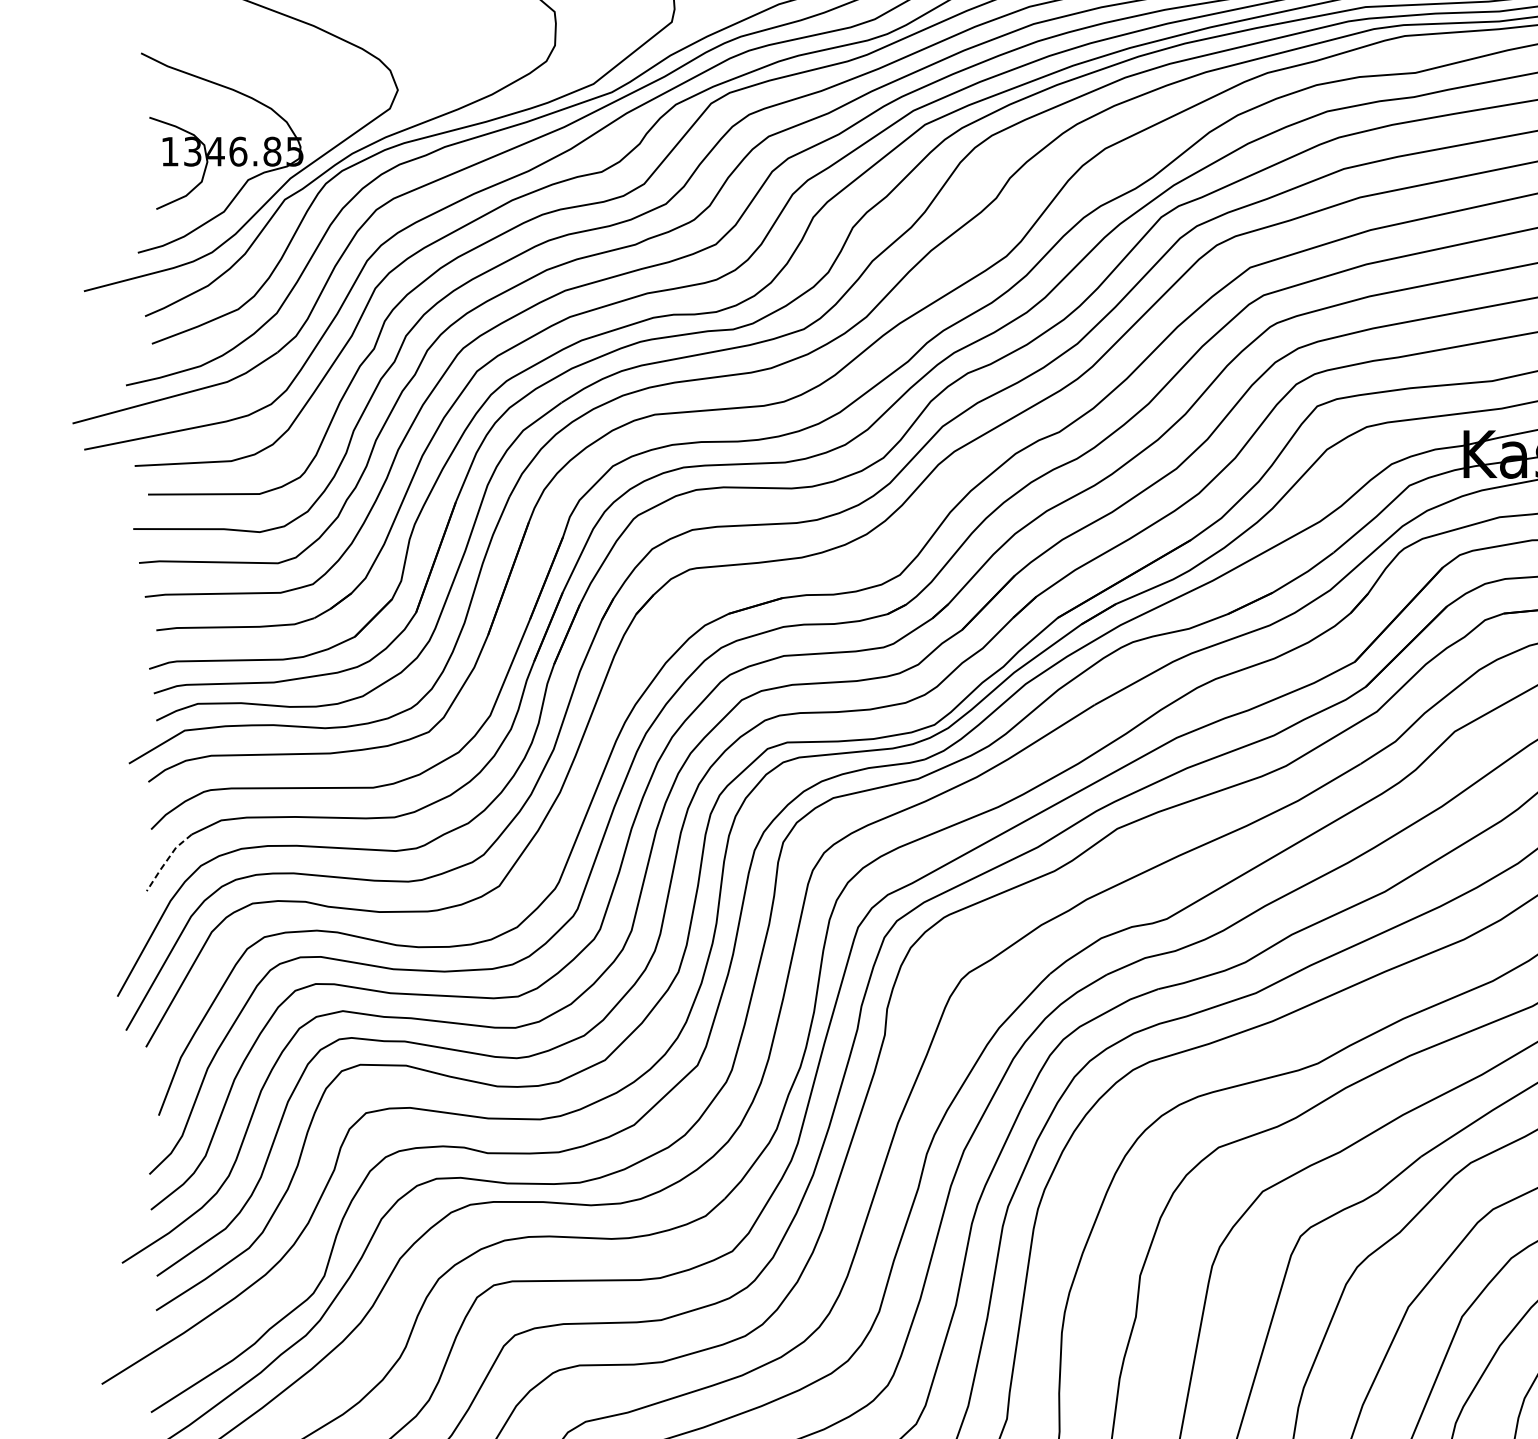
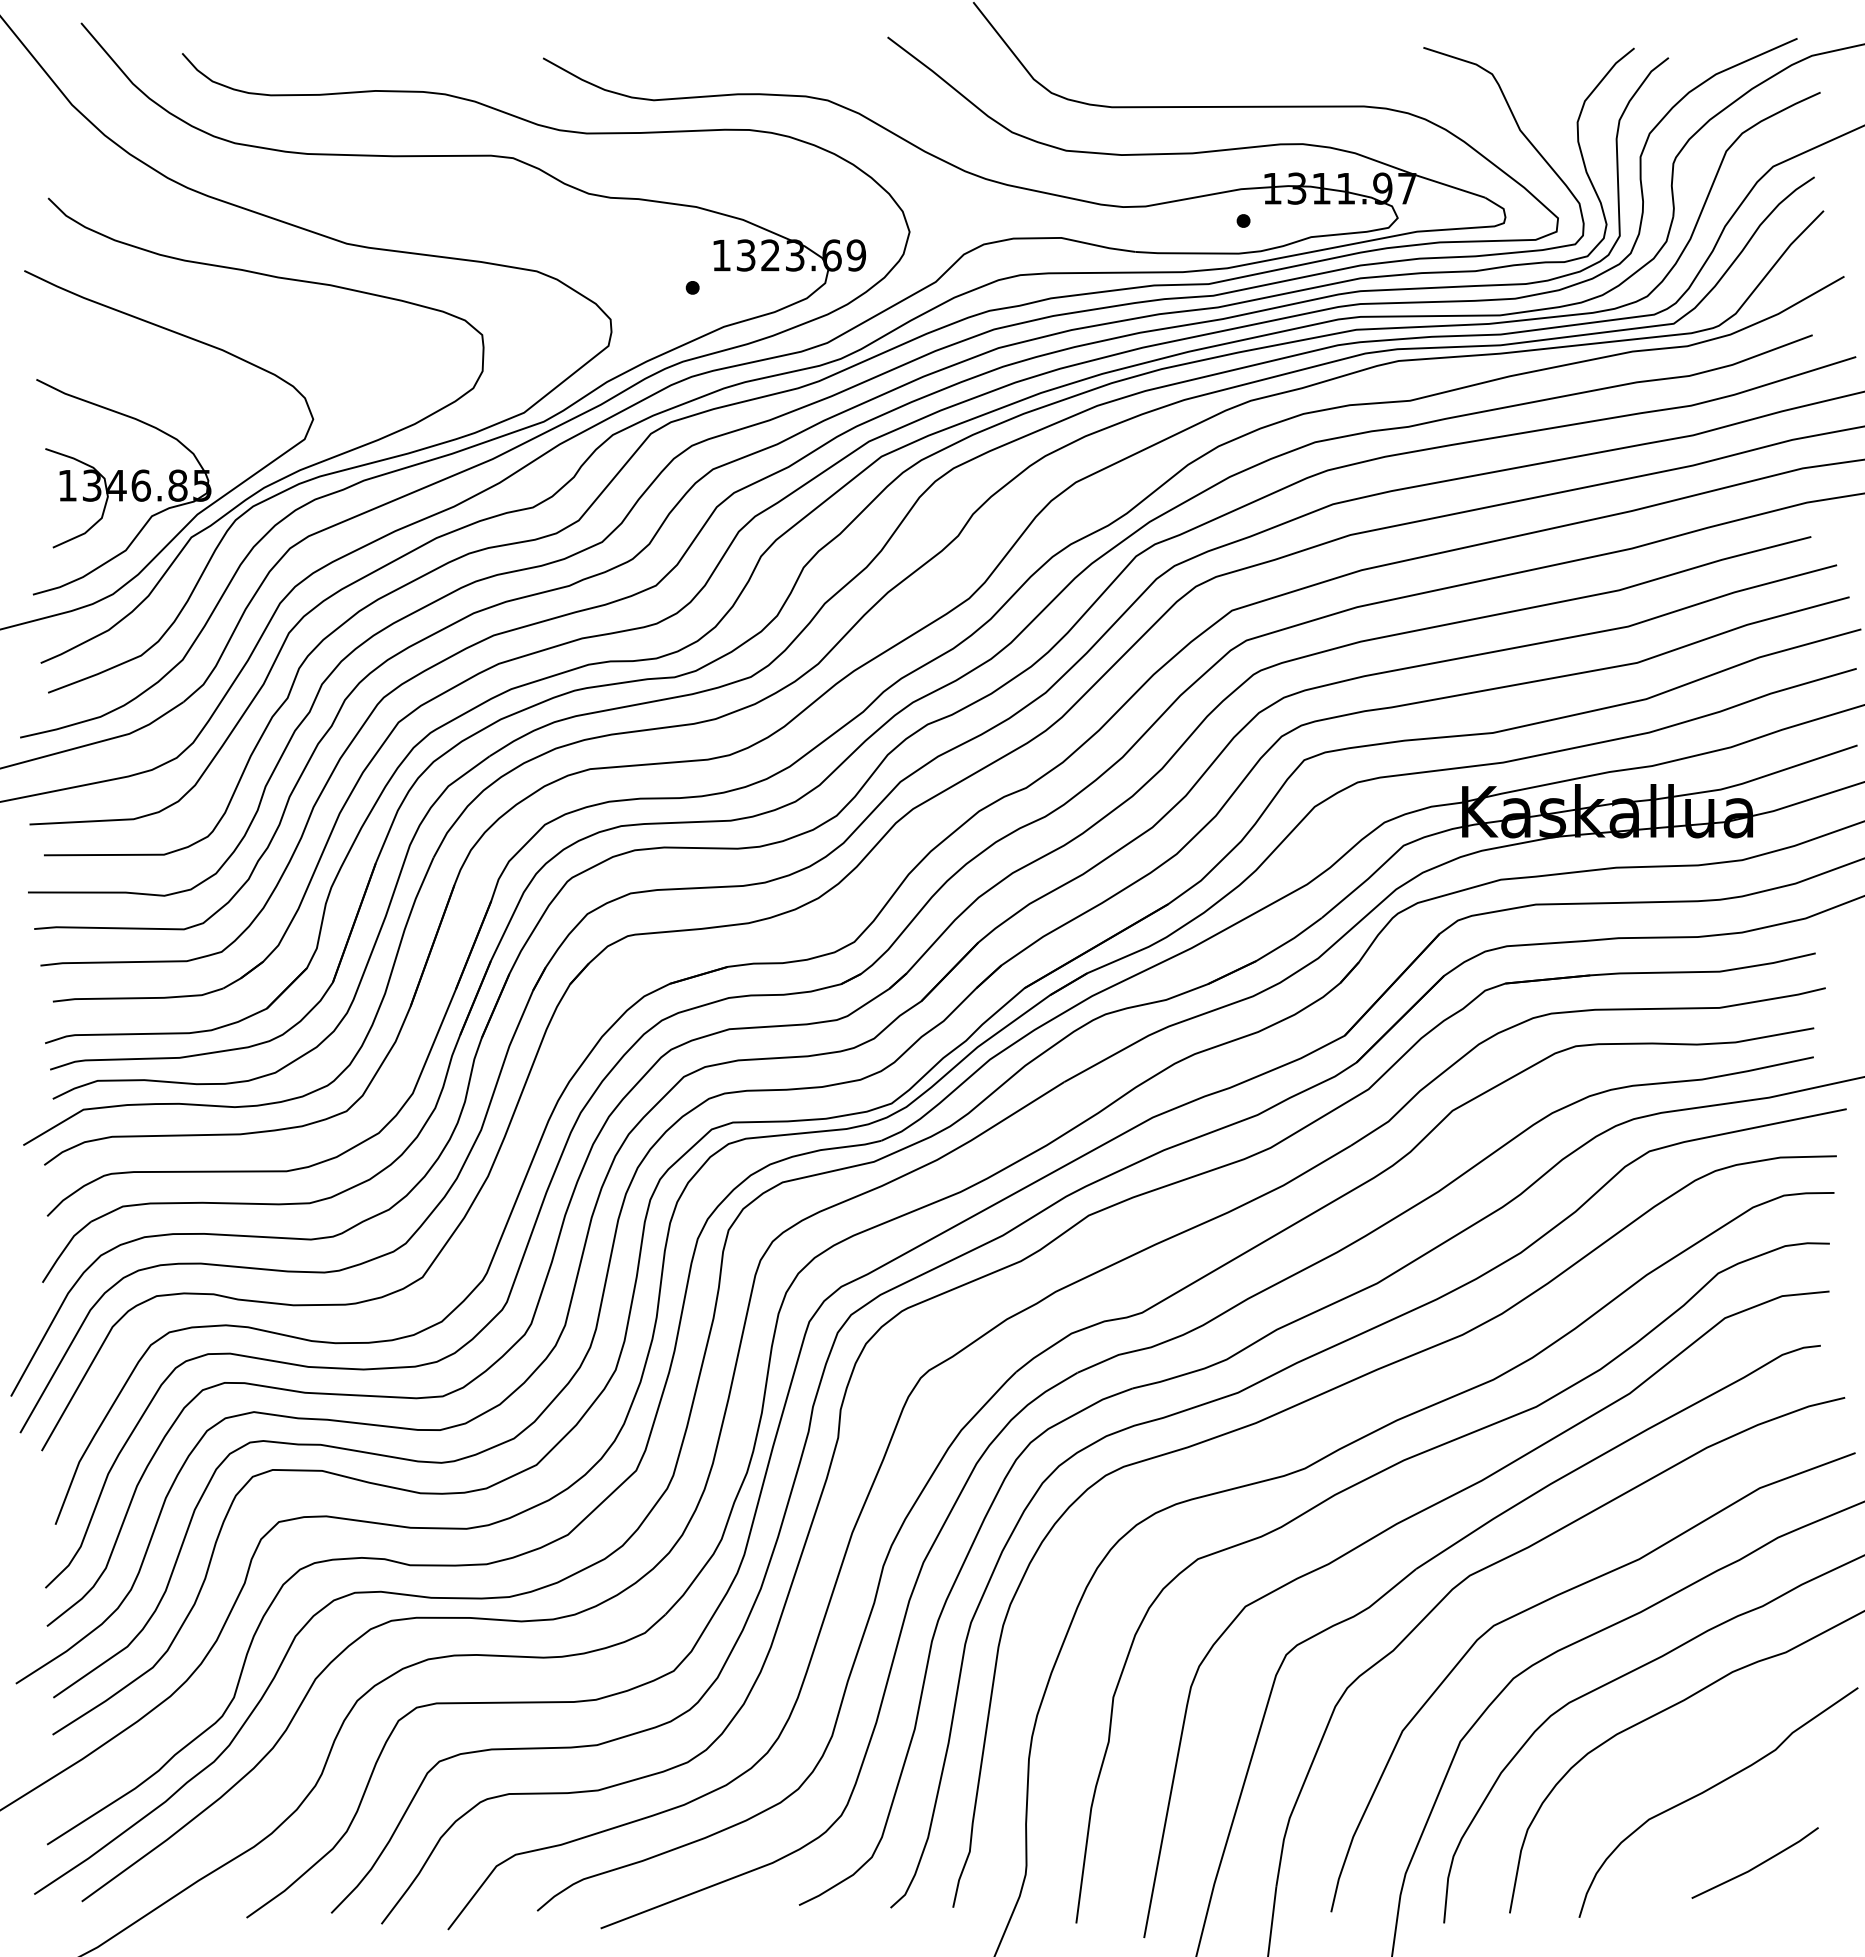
line: (167, 861) -> (64, 1250), dashed -> solid

